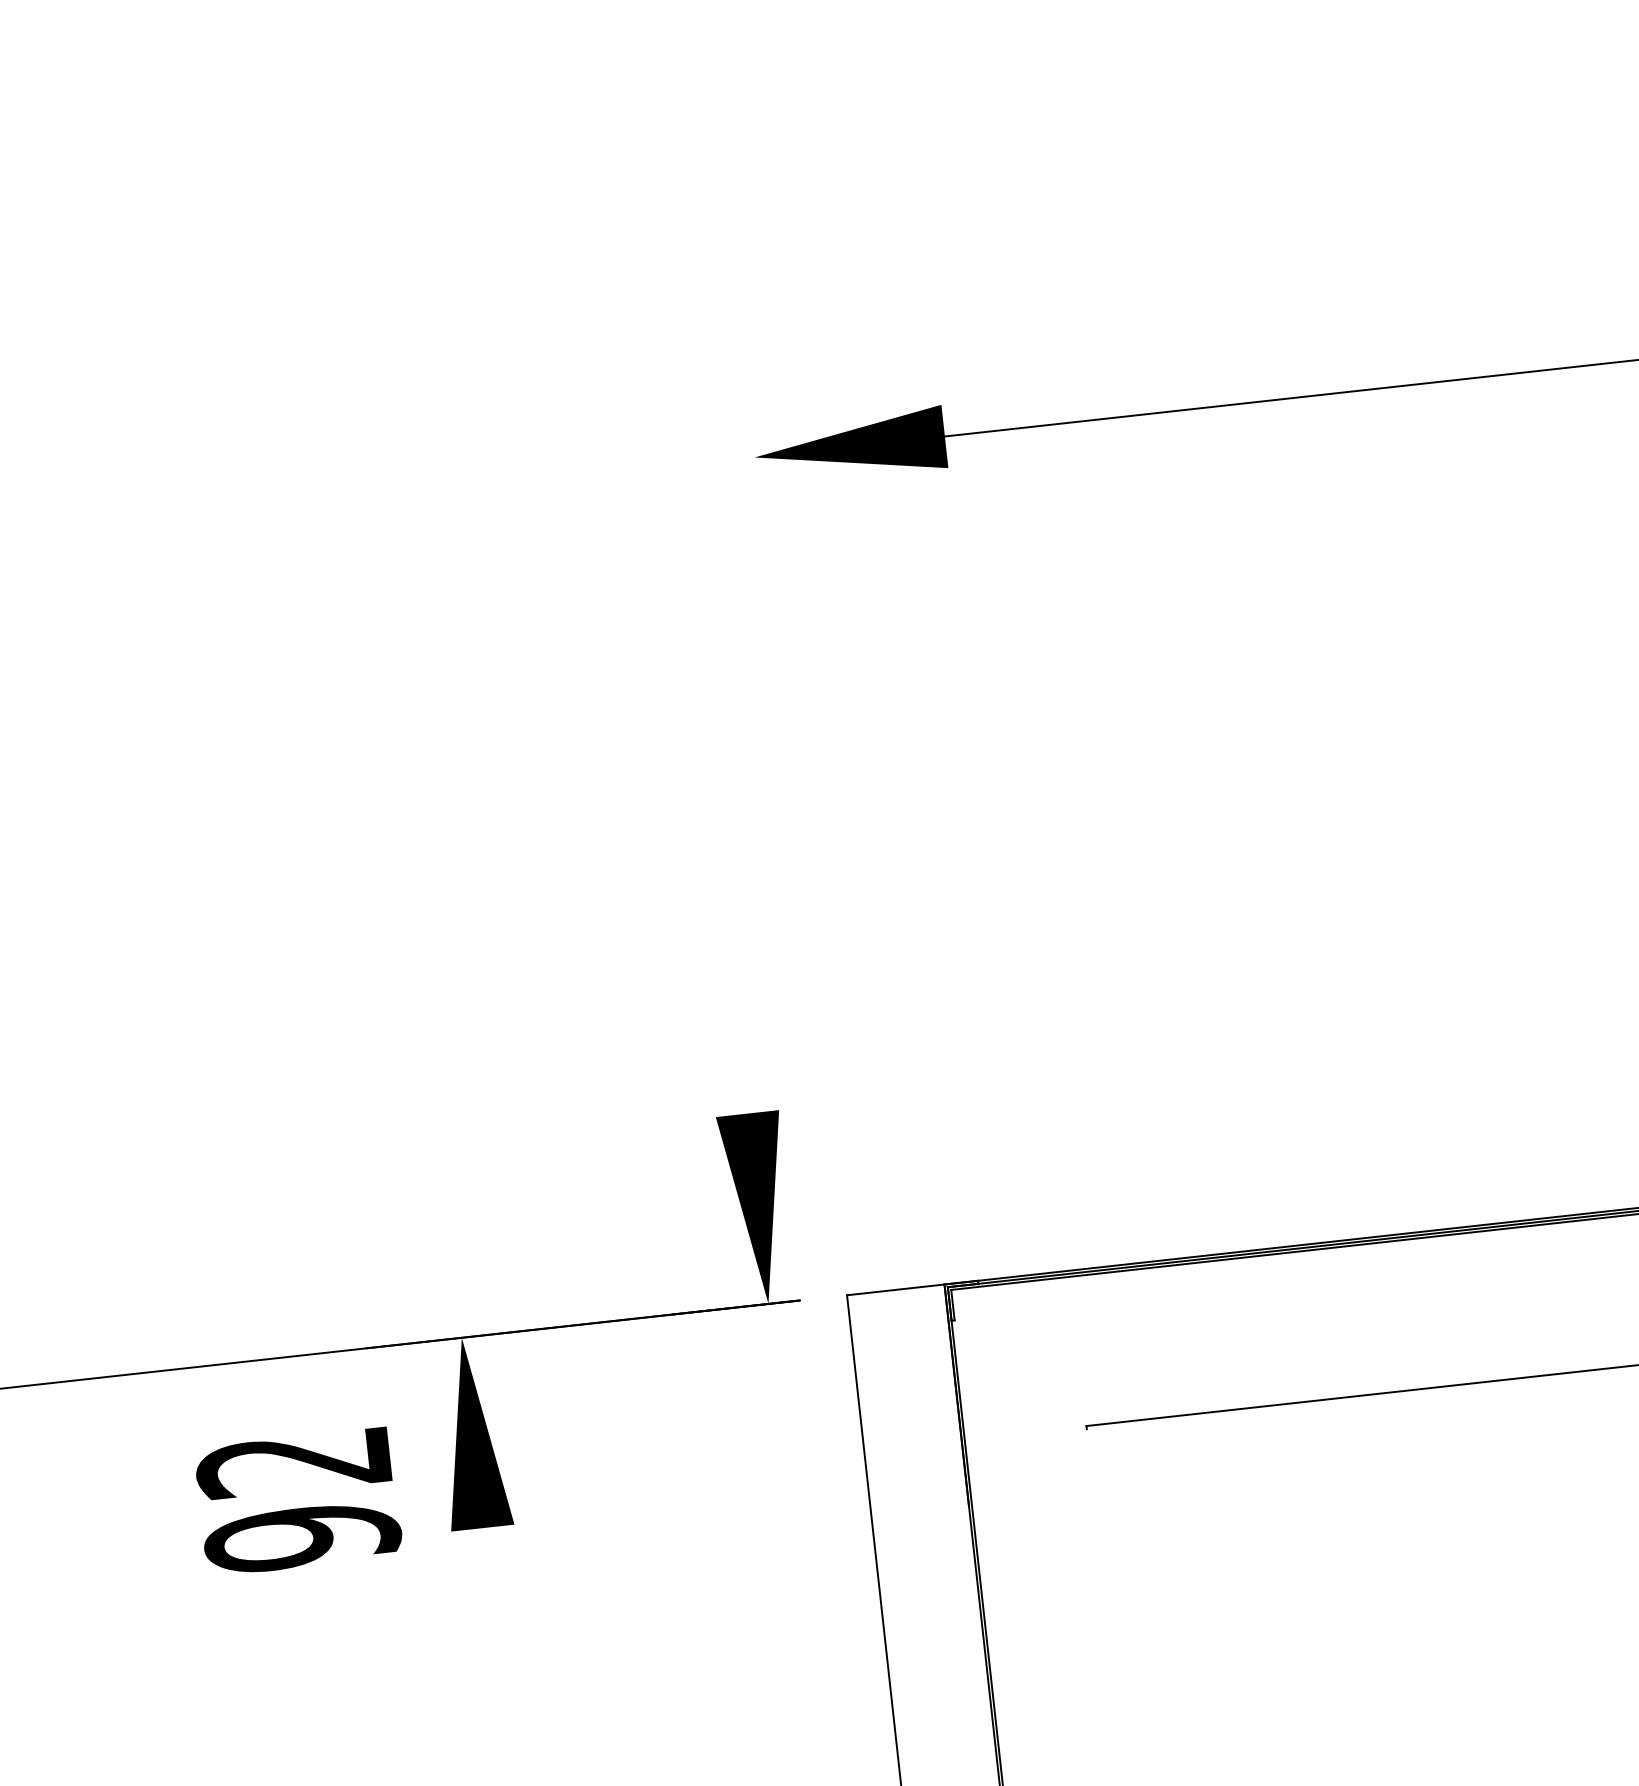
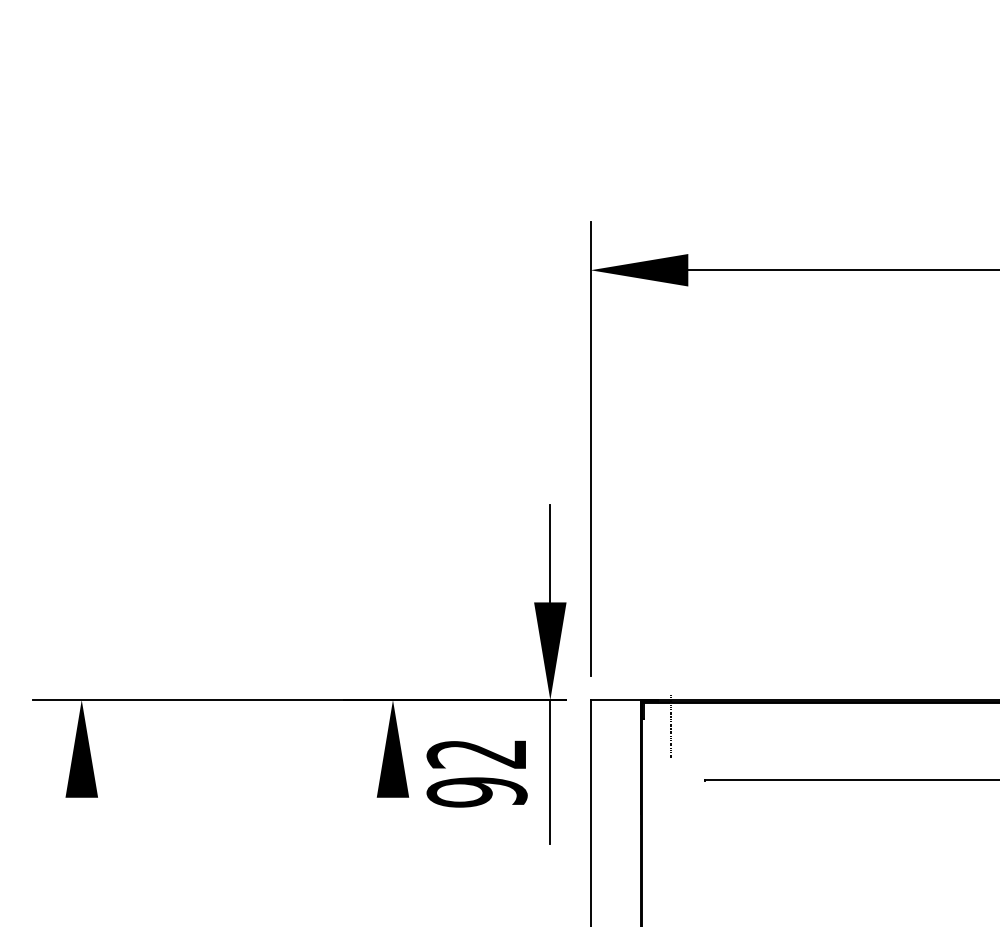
line: (792, 804) -> (590, 448), added
line: (737, 1018) -> (550, 553), added
line: (1010, 1327) -> (671, 725), added
line: (784, 1443) -> (550, 771), added
text: (297, 1500) -> (476, 773), moved

